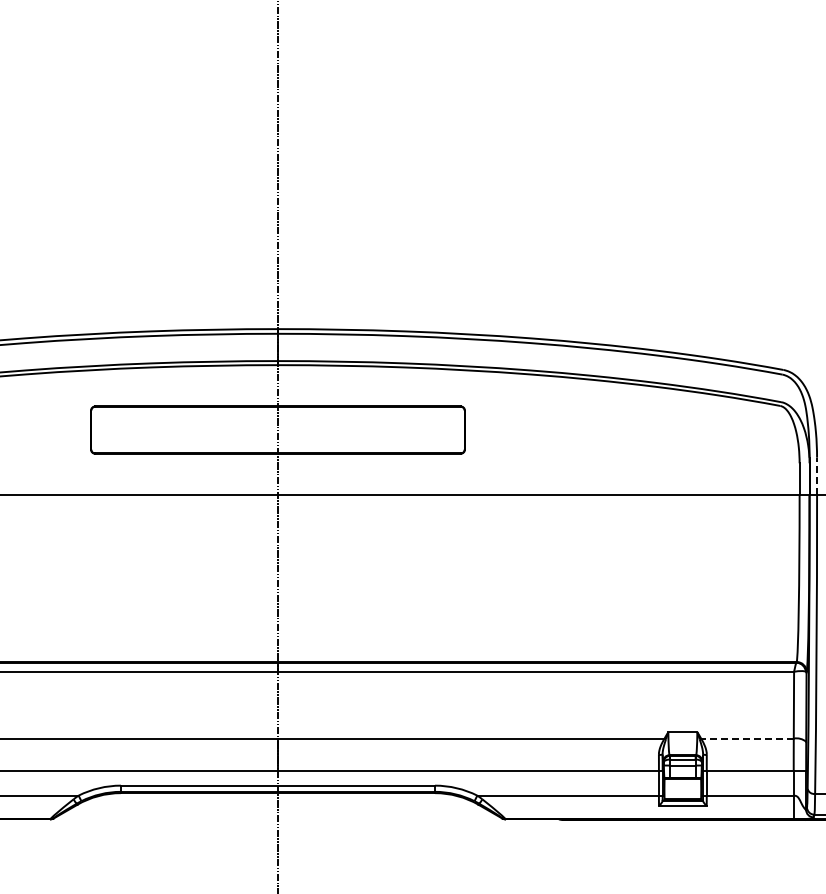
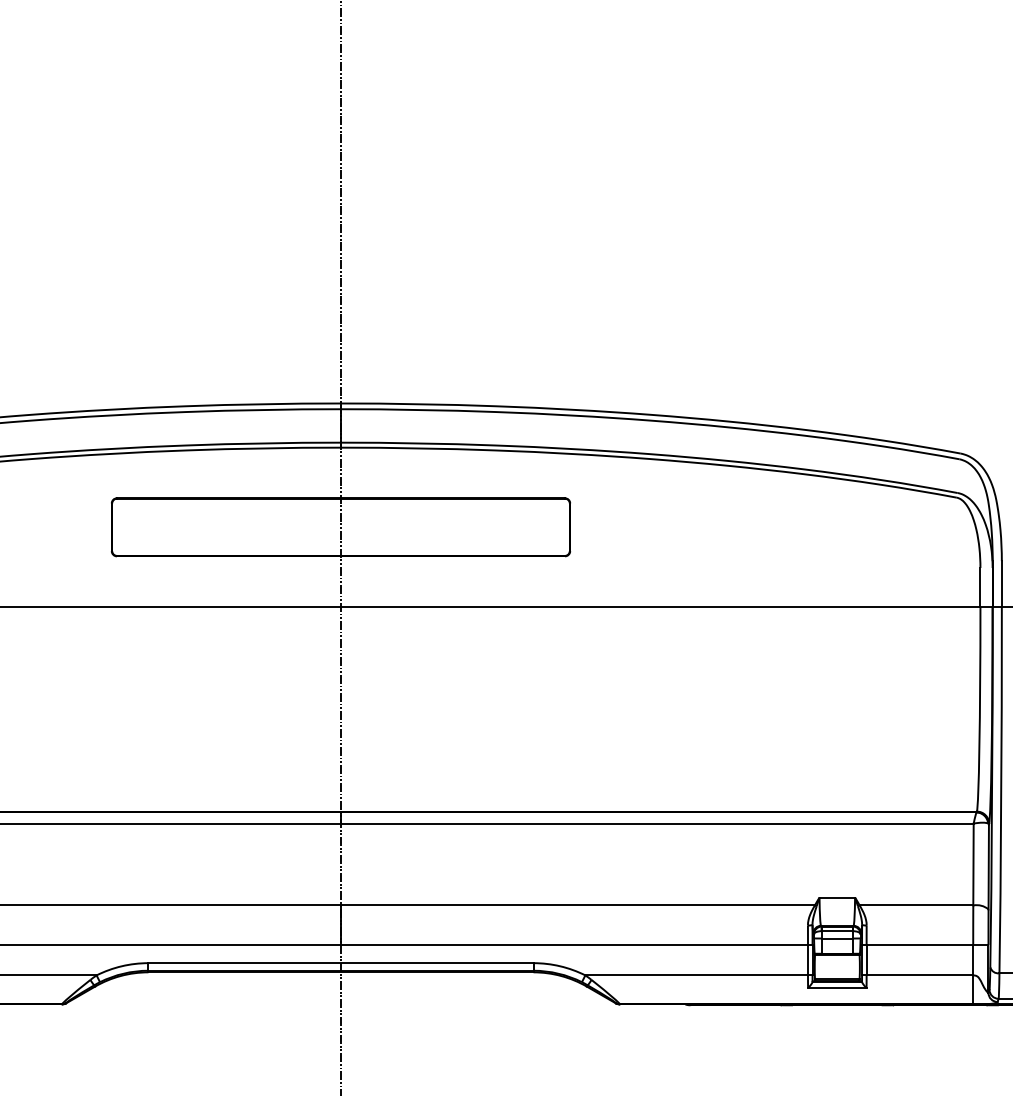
line: (817, 476) -> (1002, 584), dashed -> solid
line: (746, 738) -> (915, 905), dashed -> solid

